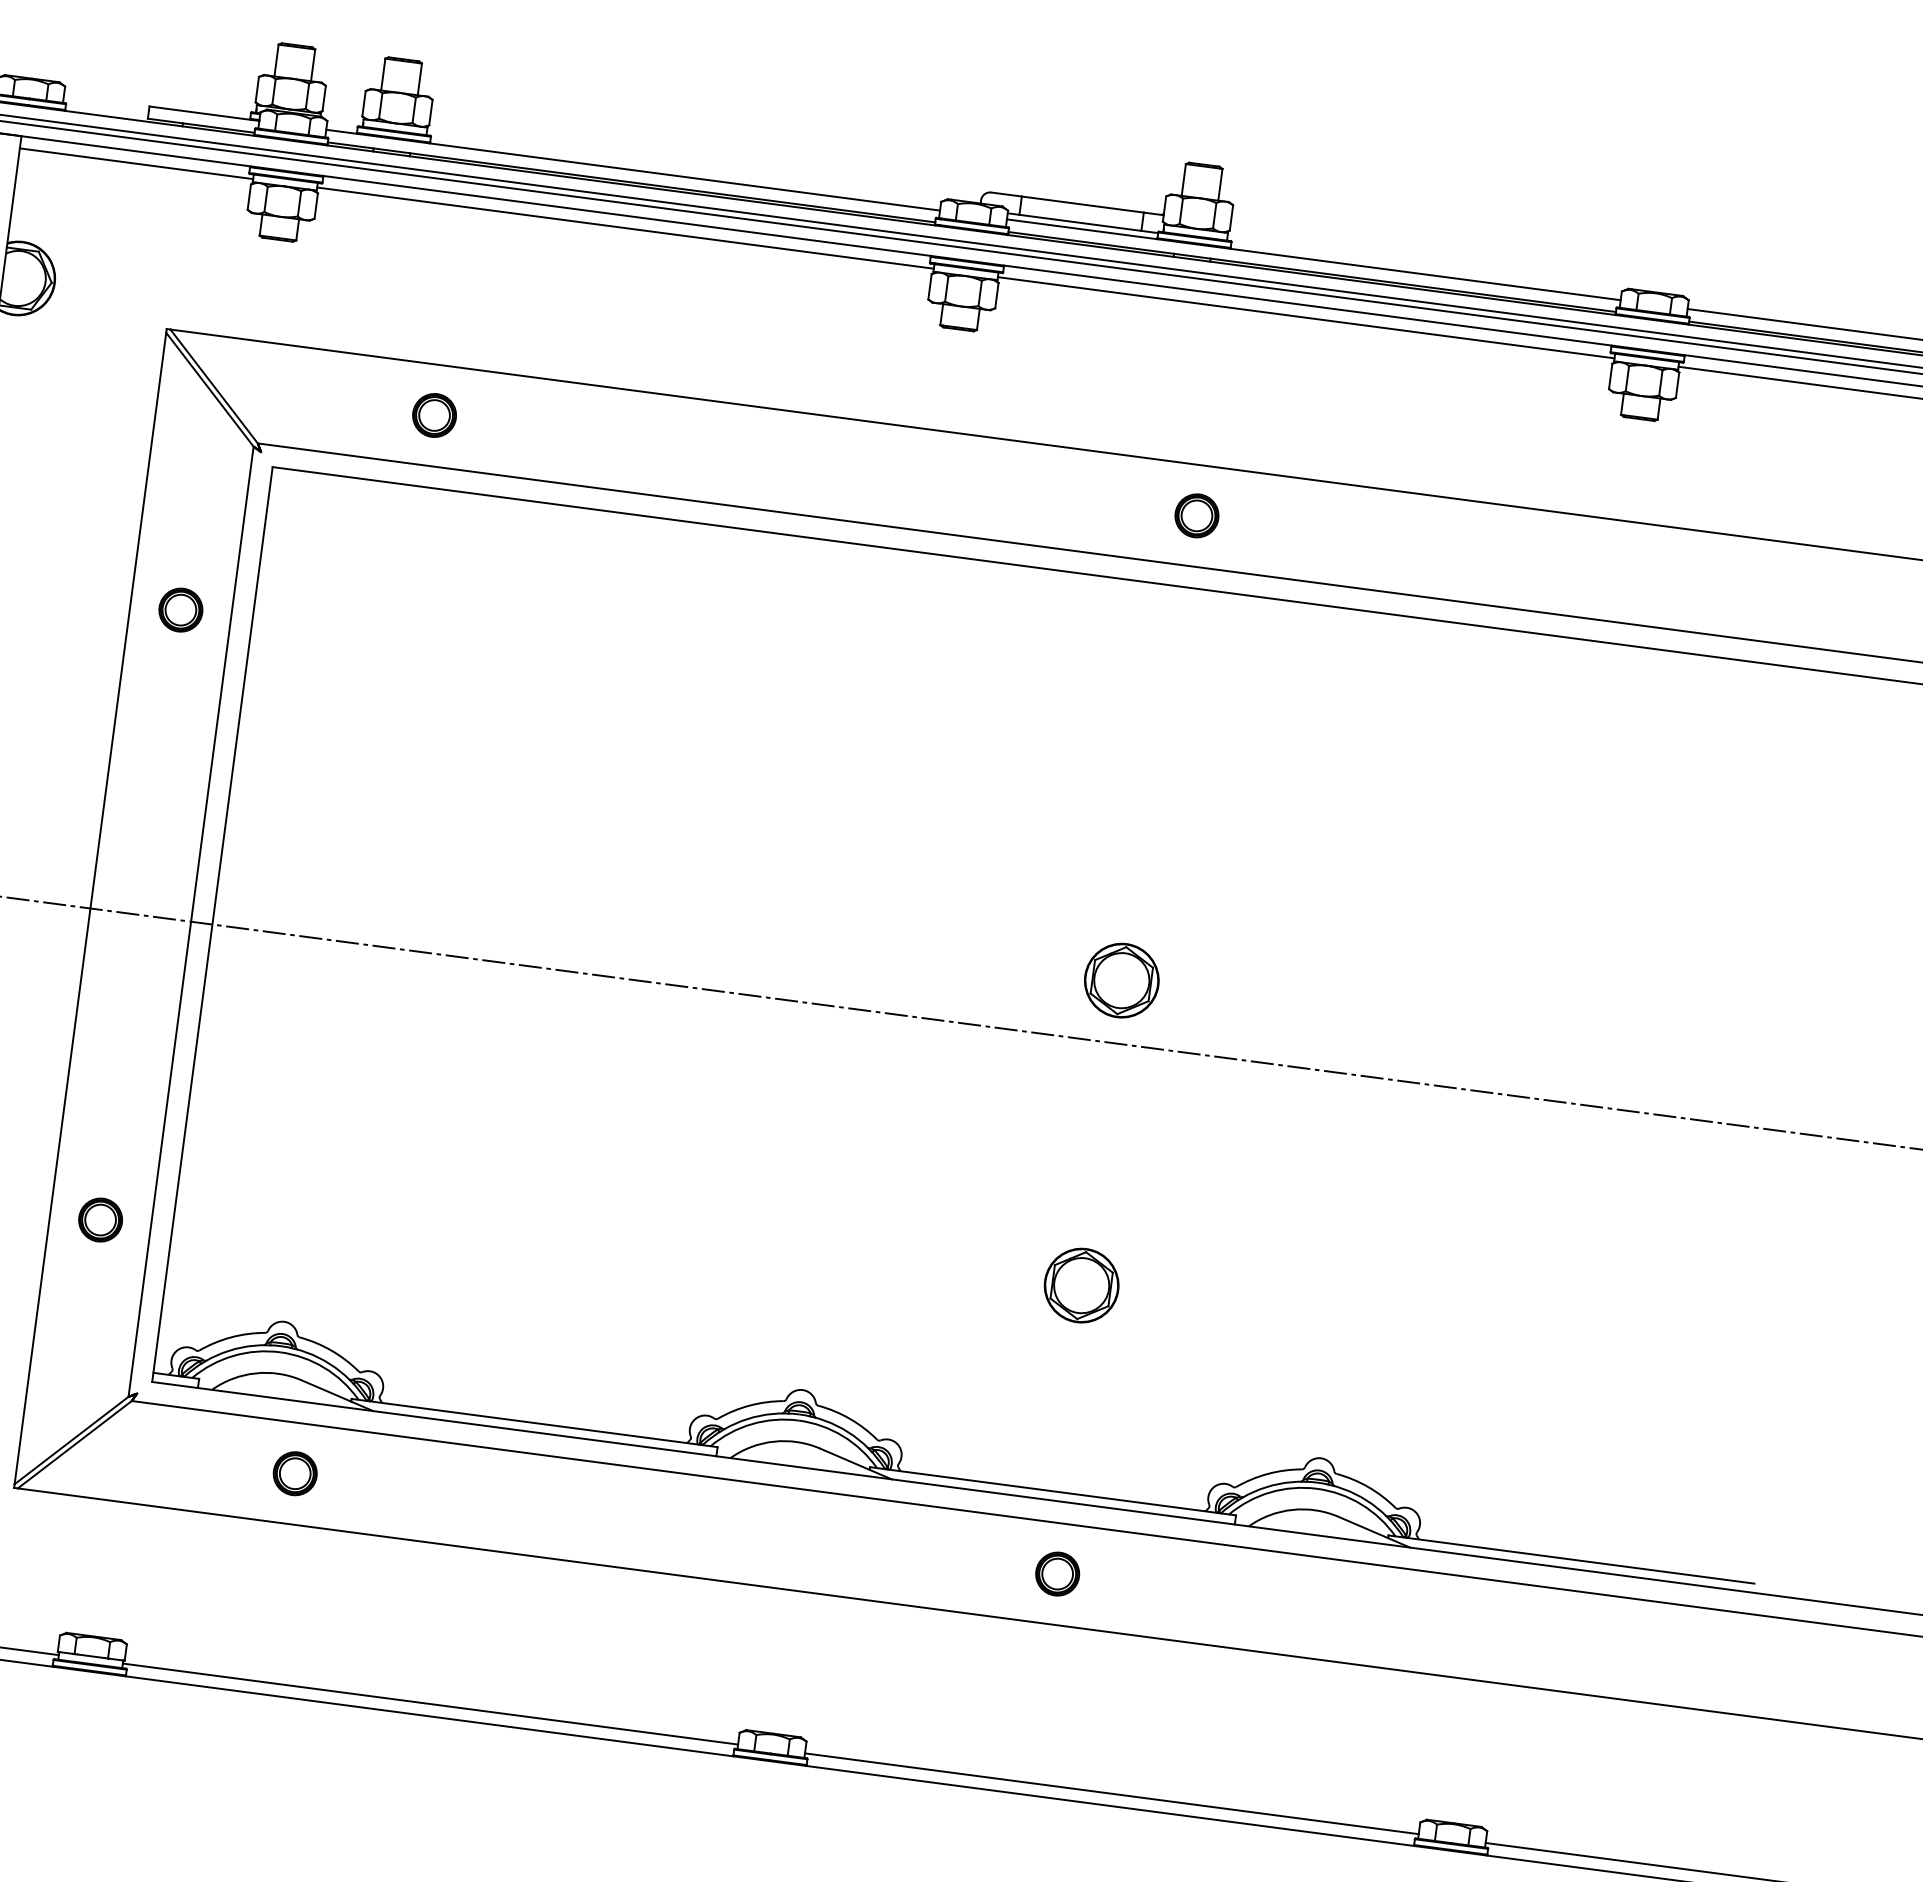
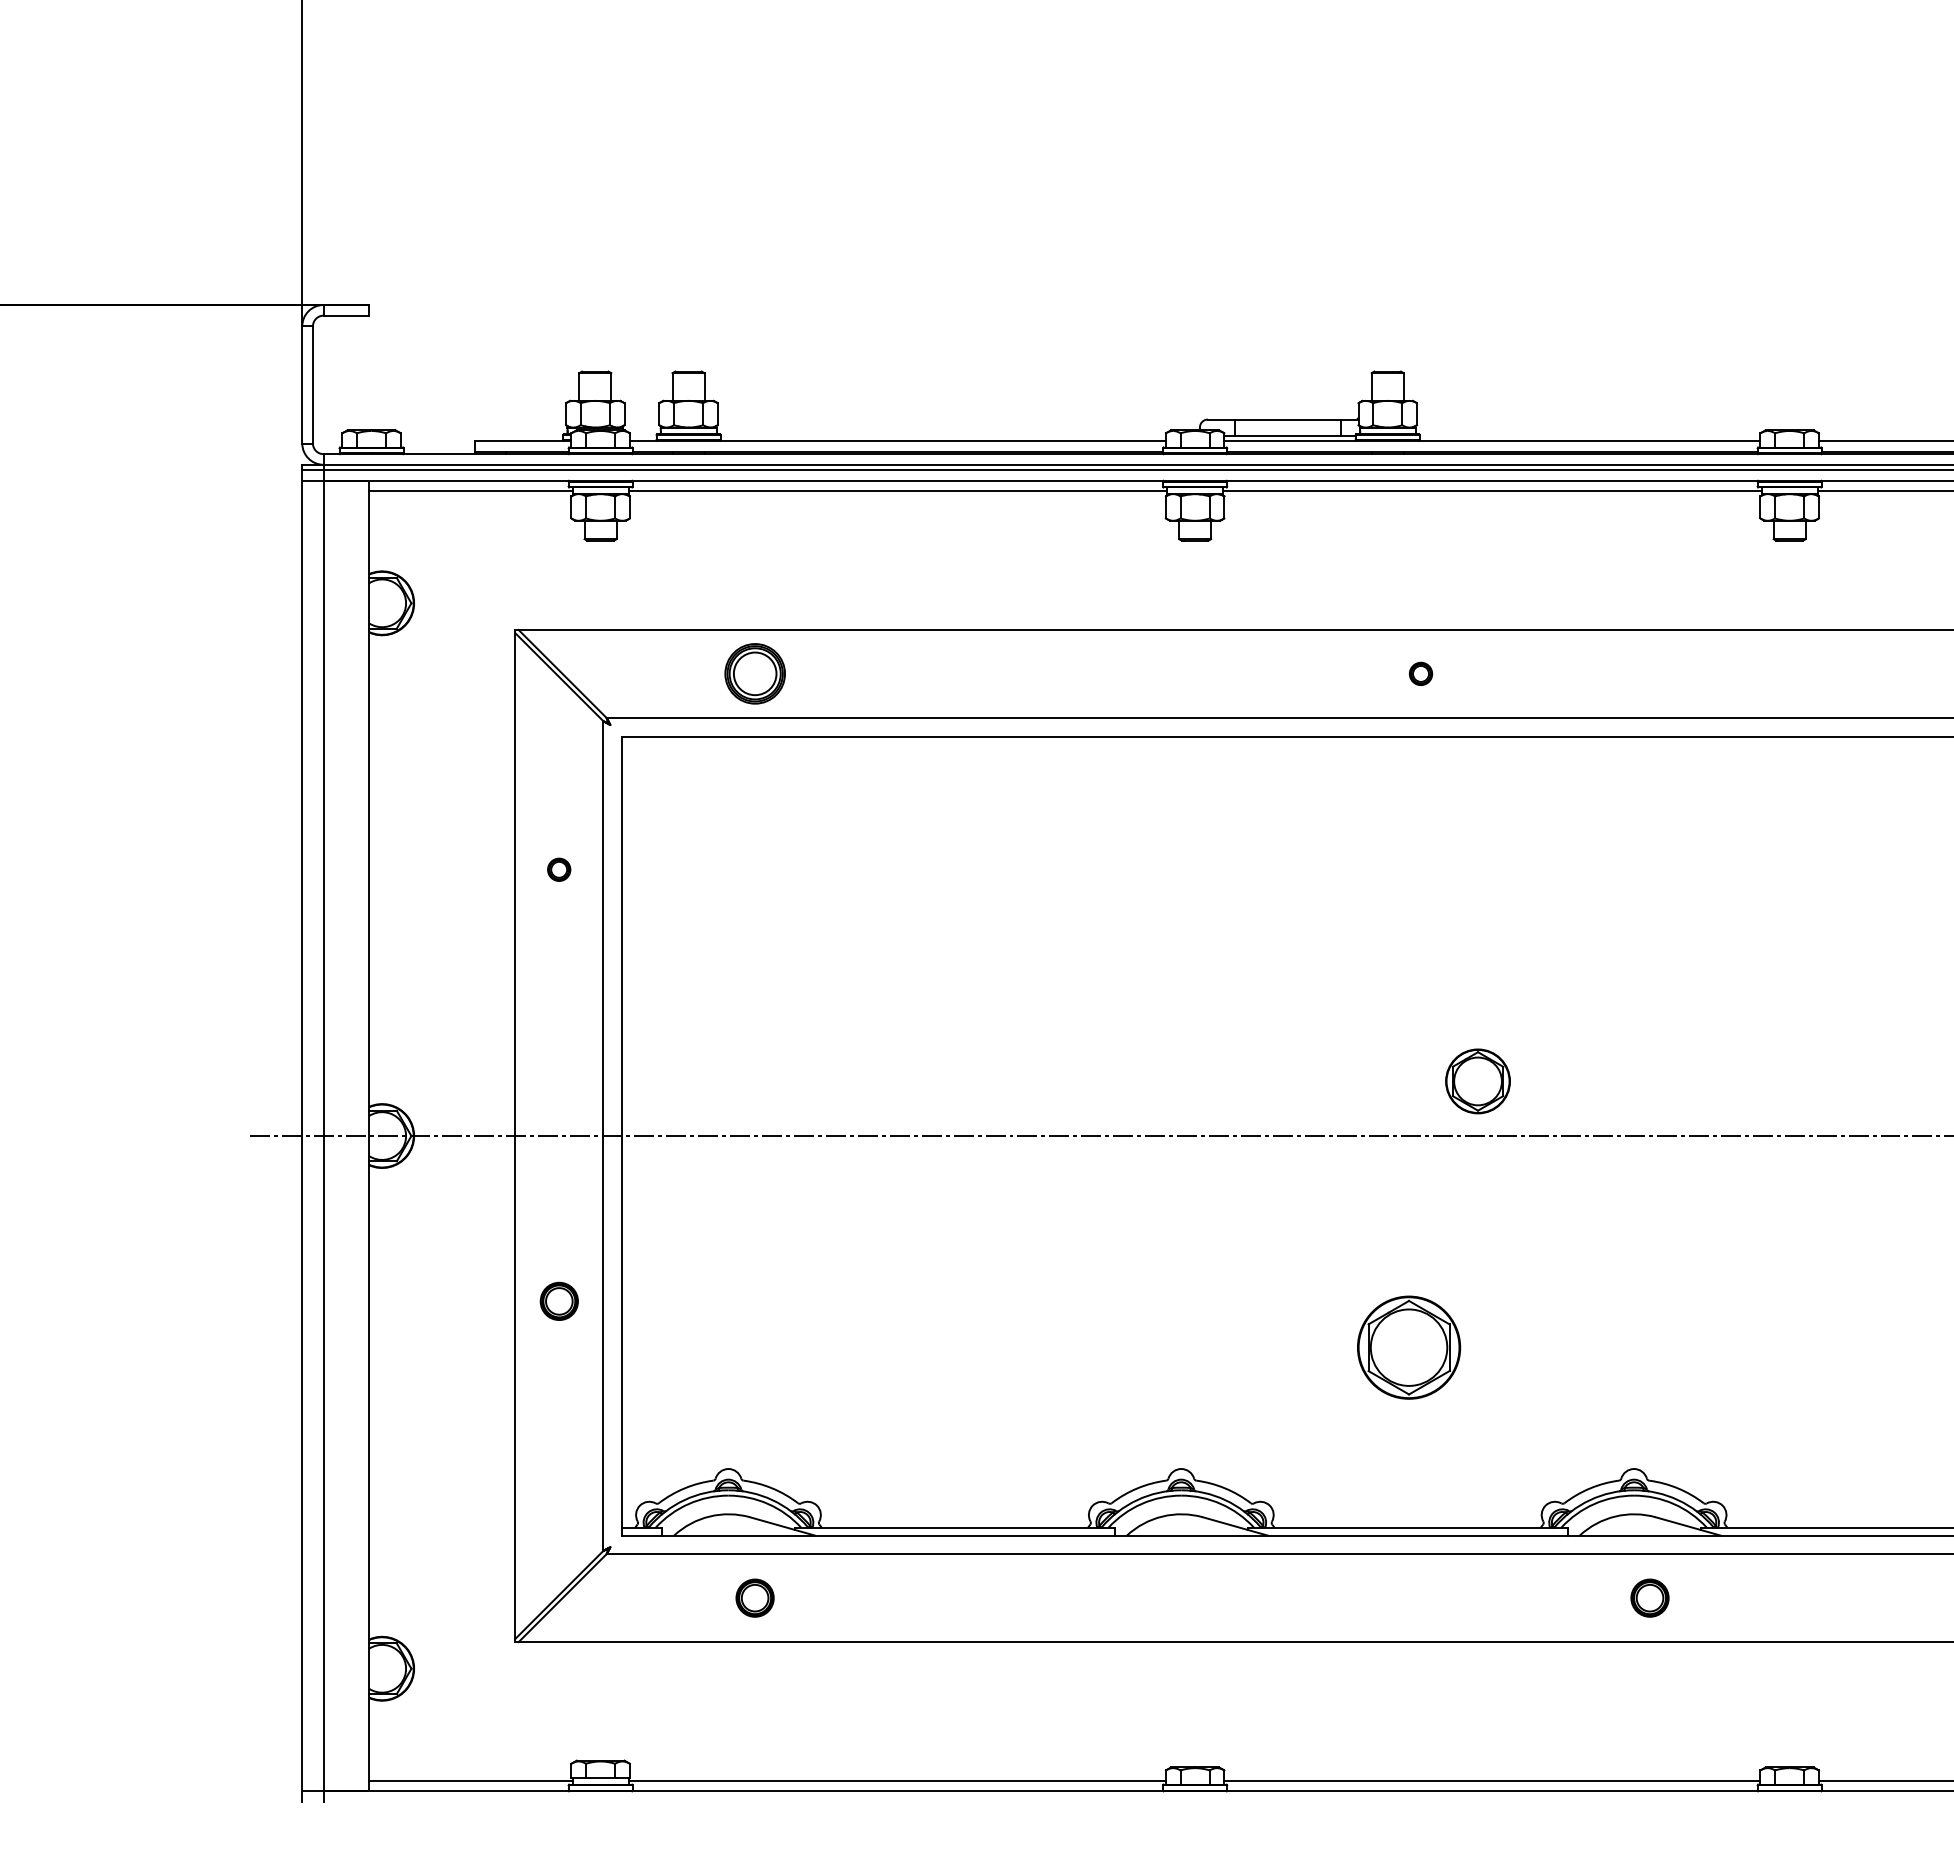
part: (433, 414) -> (754, 673), size x1.6
part: (1196, 515) -> (1420, 673), size x0.6
part: (179, 609) -> (558, 869), size x0.6
part: (1121, 980) -> (1477, 1081), moved
part: (99, 1218) -> (558, 1300), moved
part: (1081, 1285) -> (1408, 1347), size x1.6
part: (1057, 1573) -> (1649, 1597), moved

